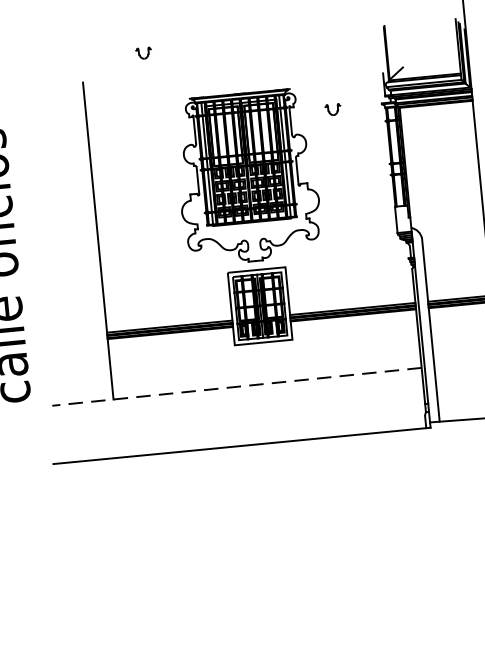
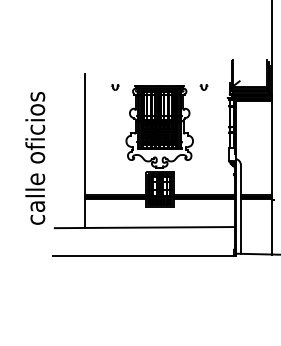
part: (144, 53) -> (115, 87), moved
part: (332, 109) -> (203, 87), moved
line: (236, 386) -> (144, 227), dashed -> solid

